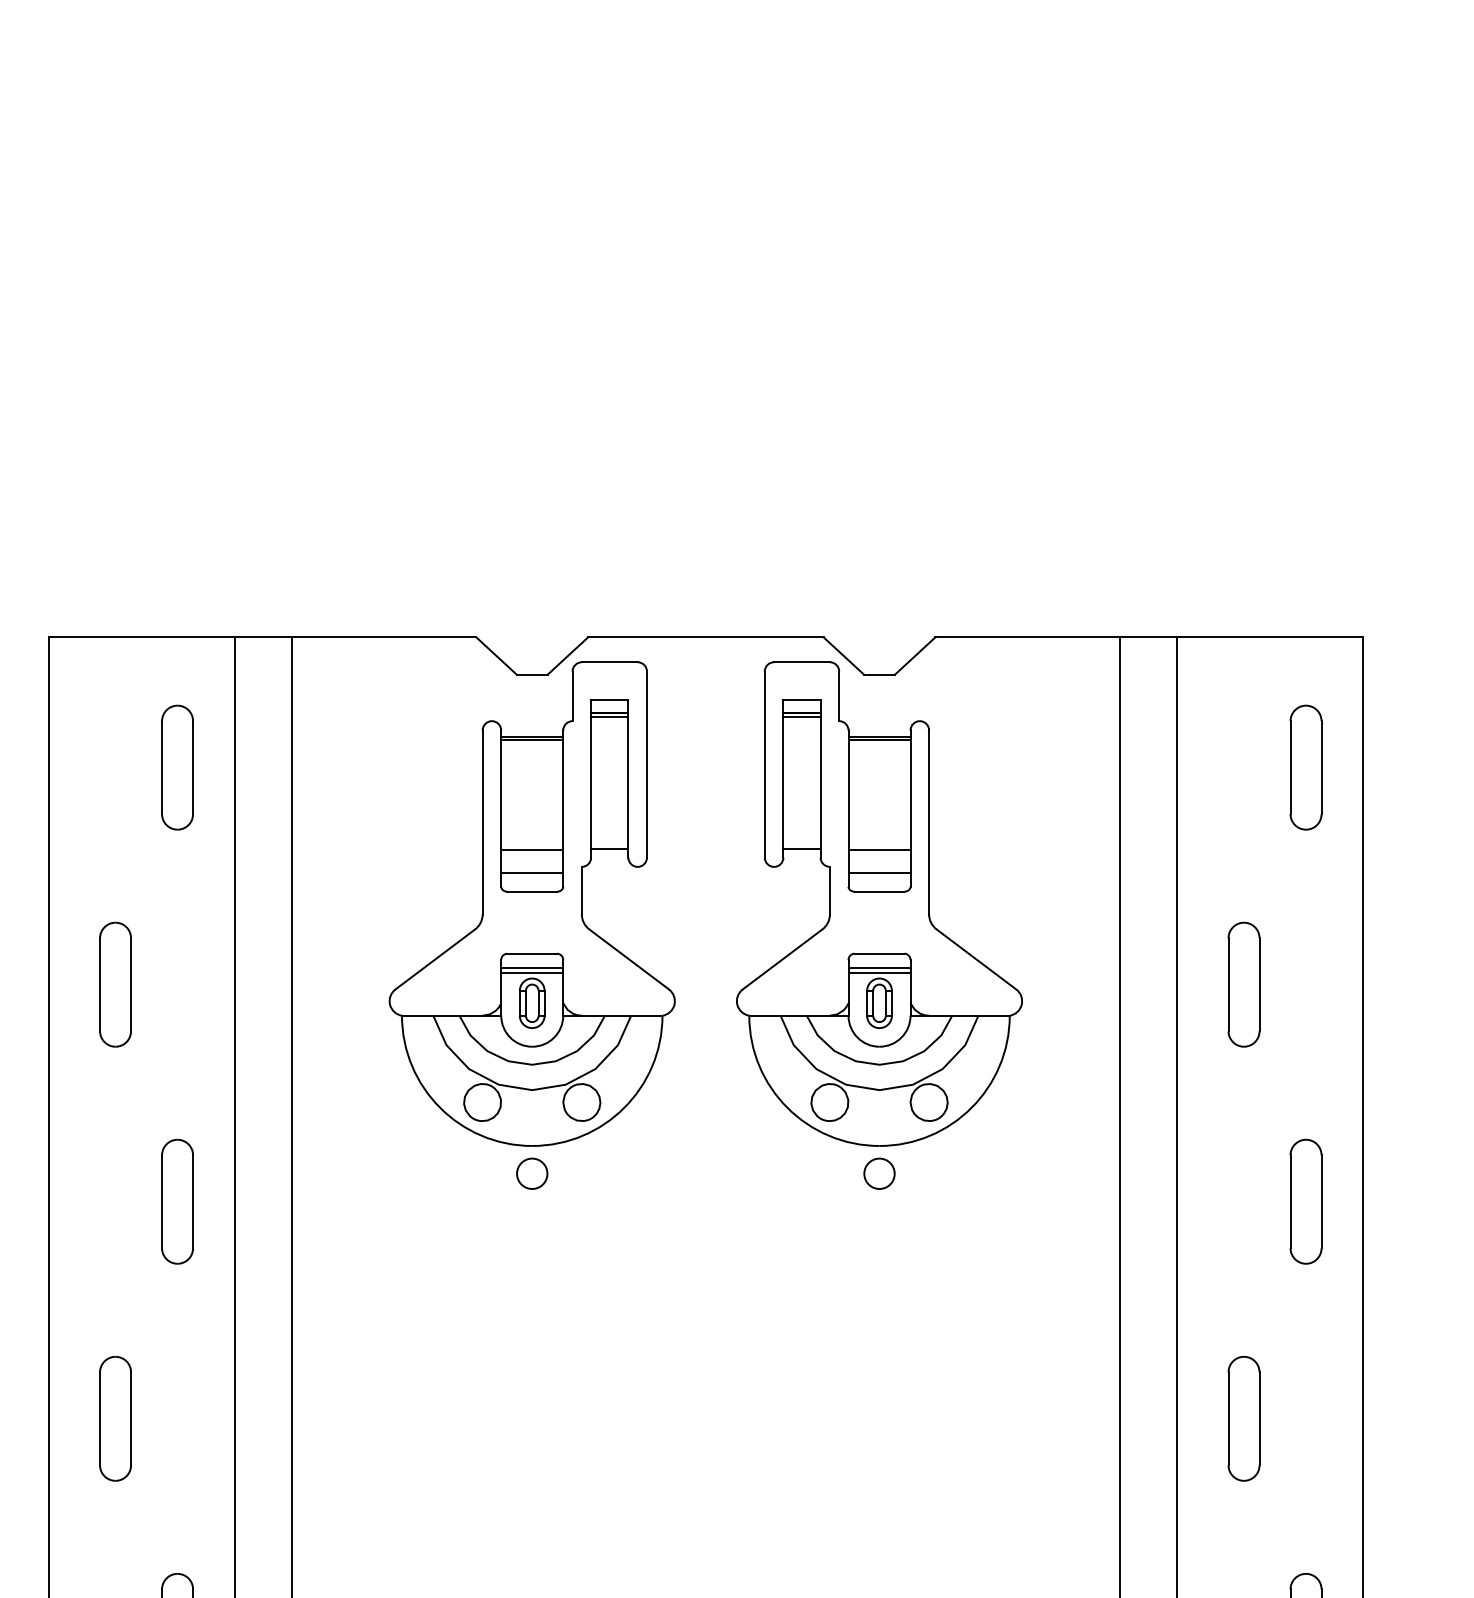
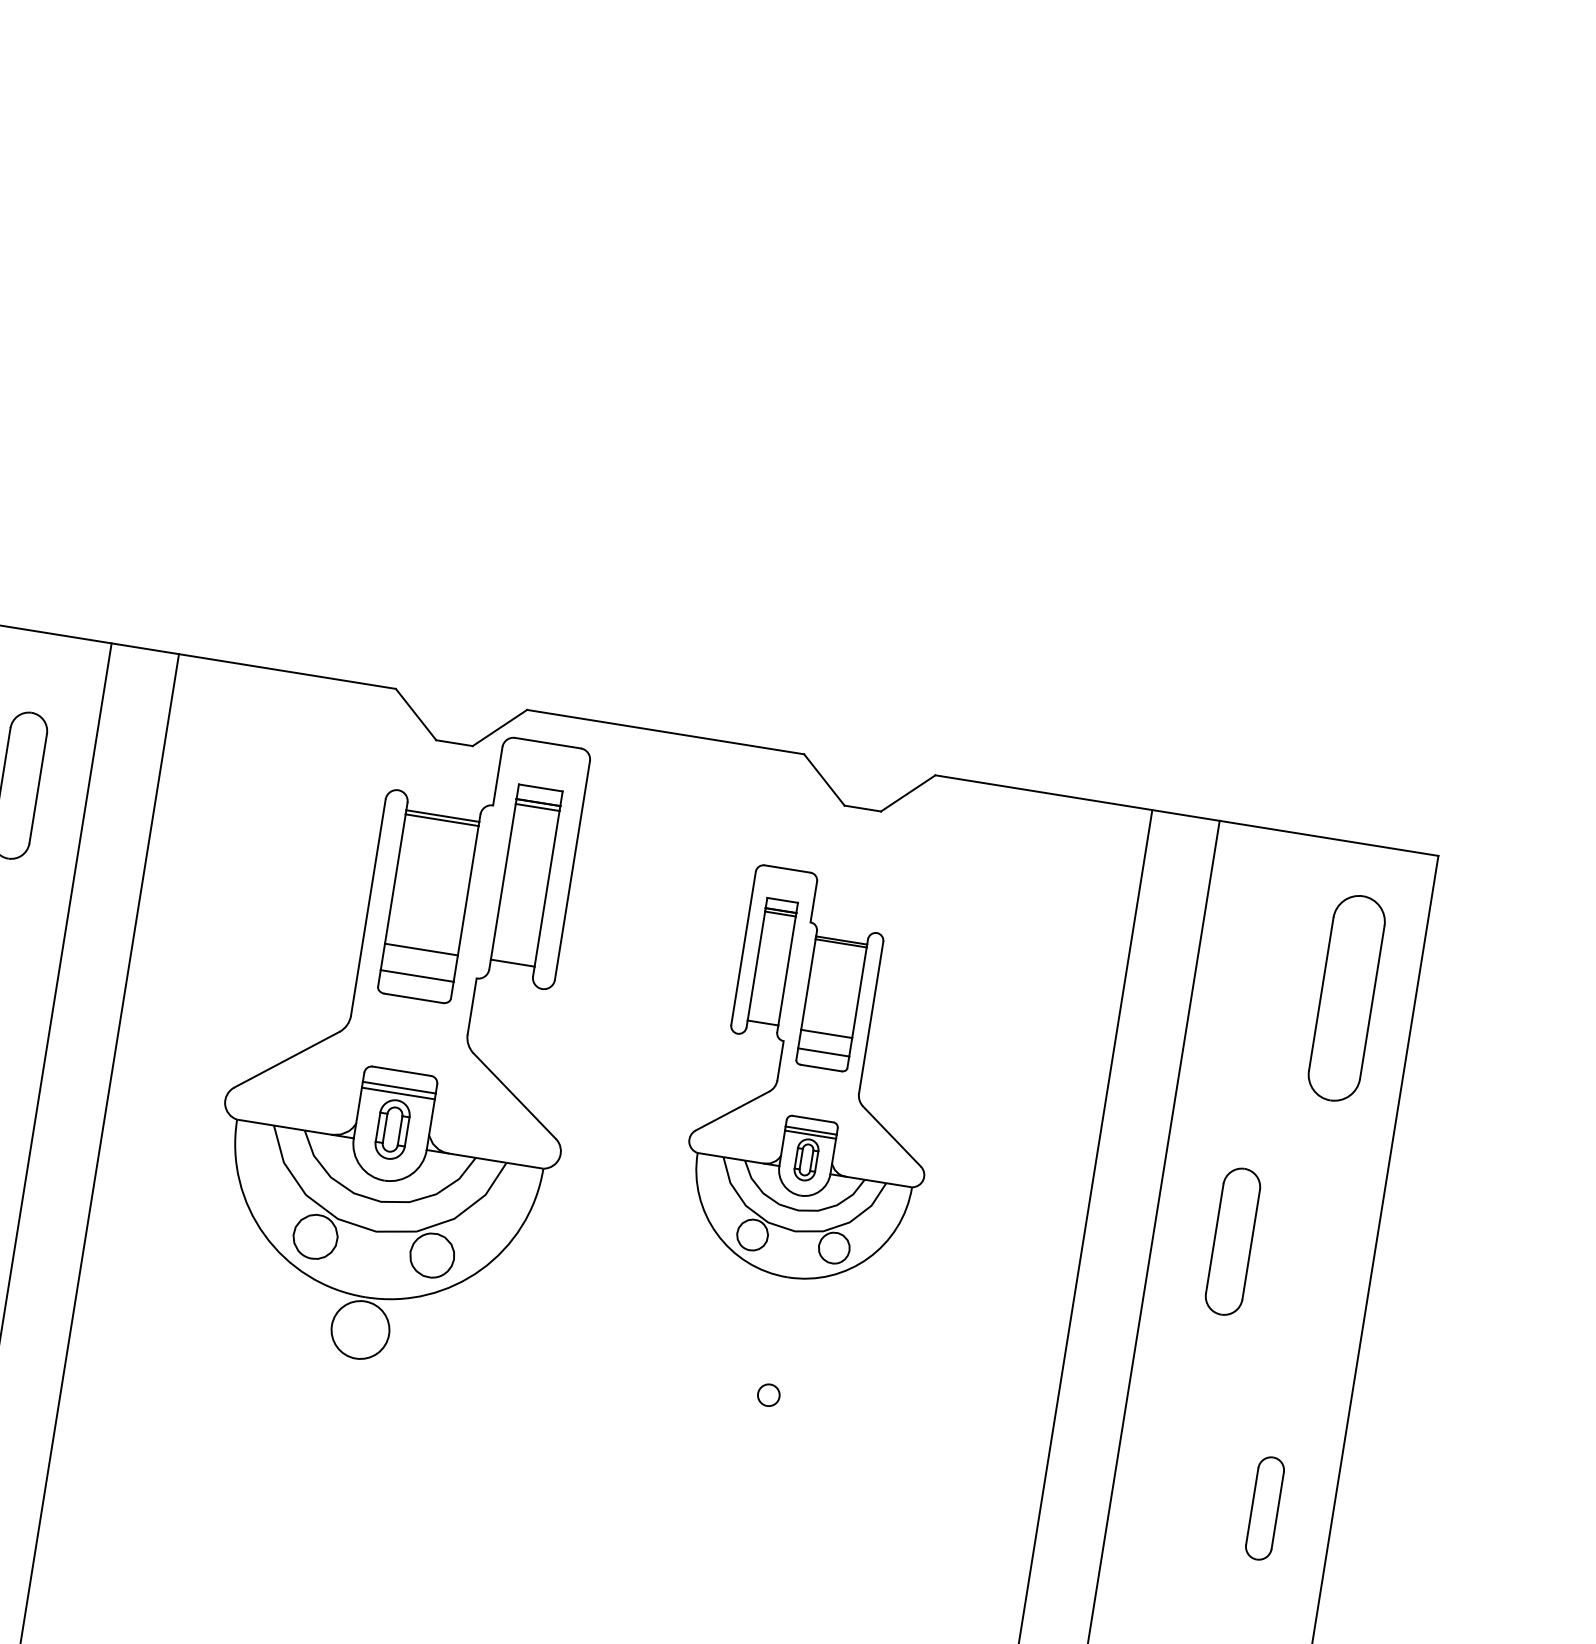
part: (1305, 767) -> (1346, 997), size x1.4
part: (879, 903) -> (819, 1077), size x0.7
circle: (532, 1173) -> (360, 1329), size x1.6
circle: (879, 1173) -> (768, 1395), size x0.6
part: (1305, 1201) -> (1264, 1508), size x0.7

